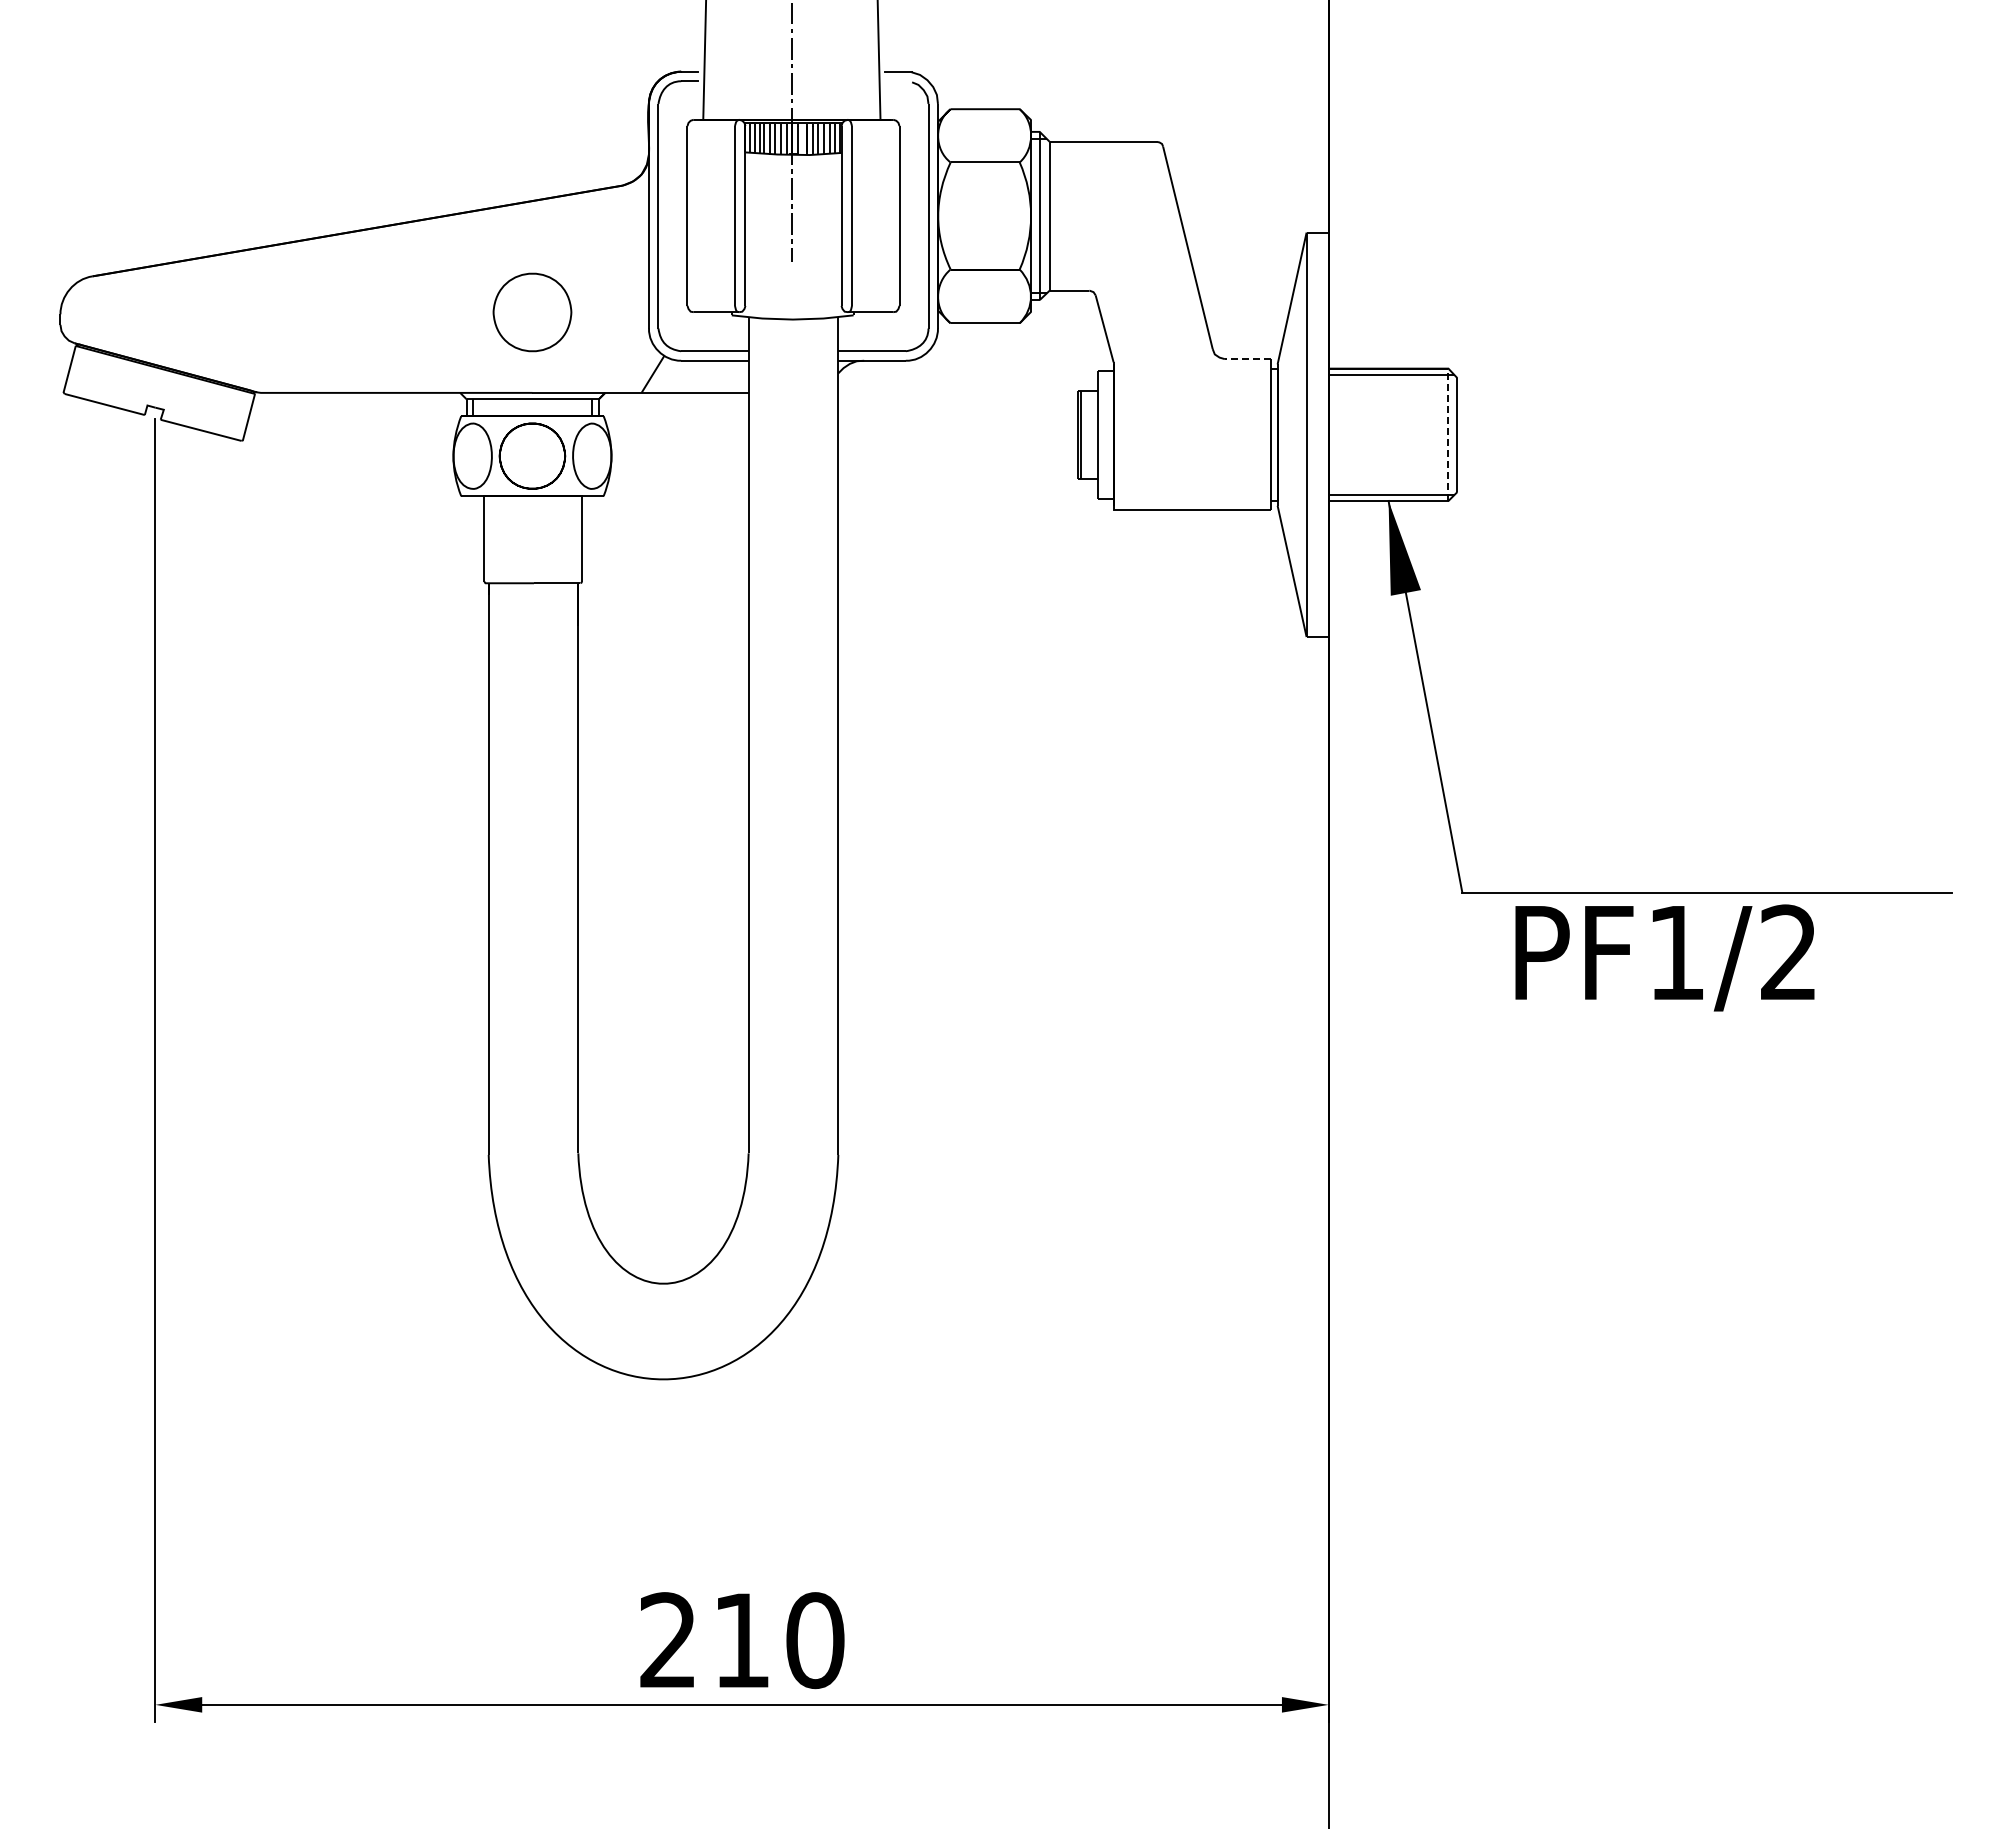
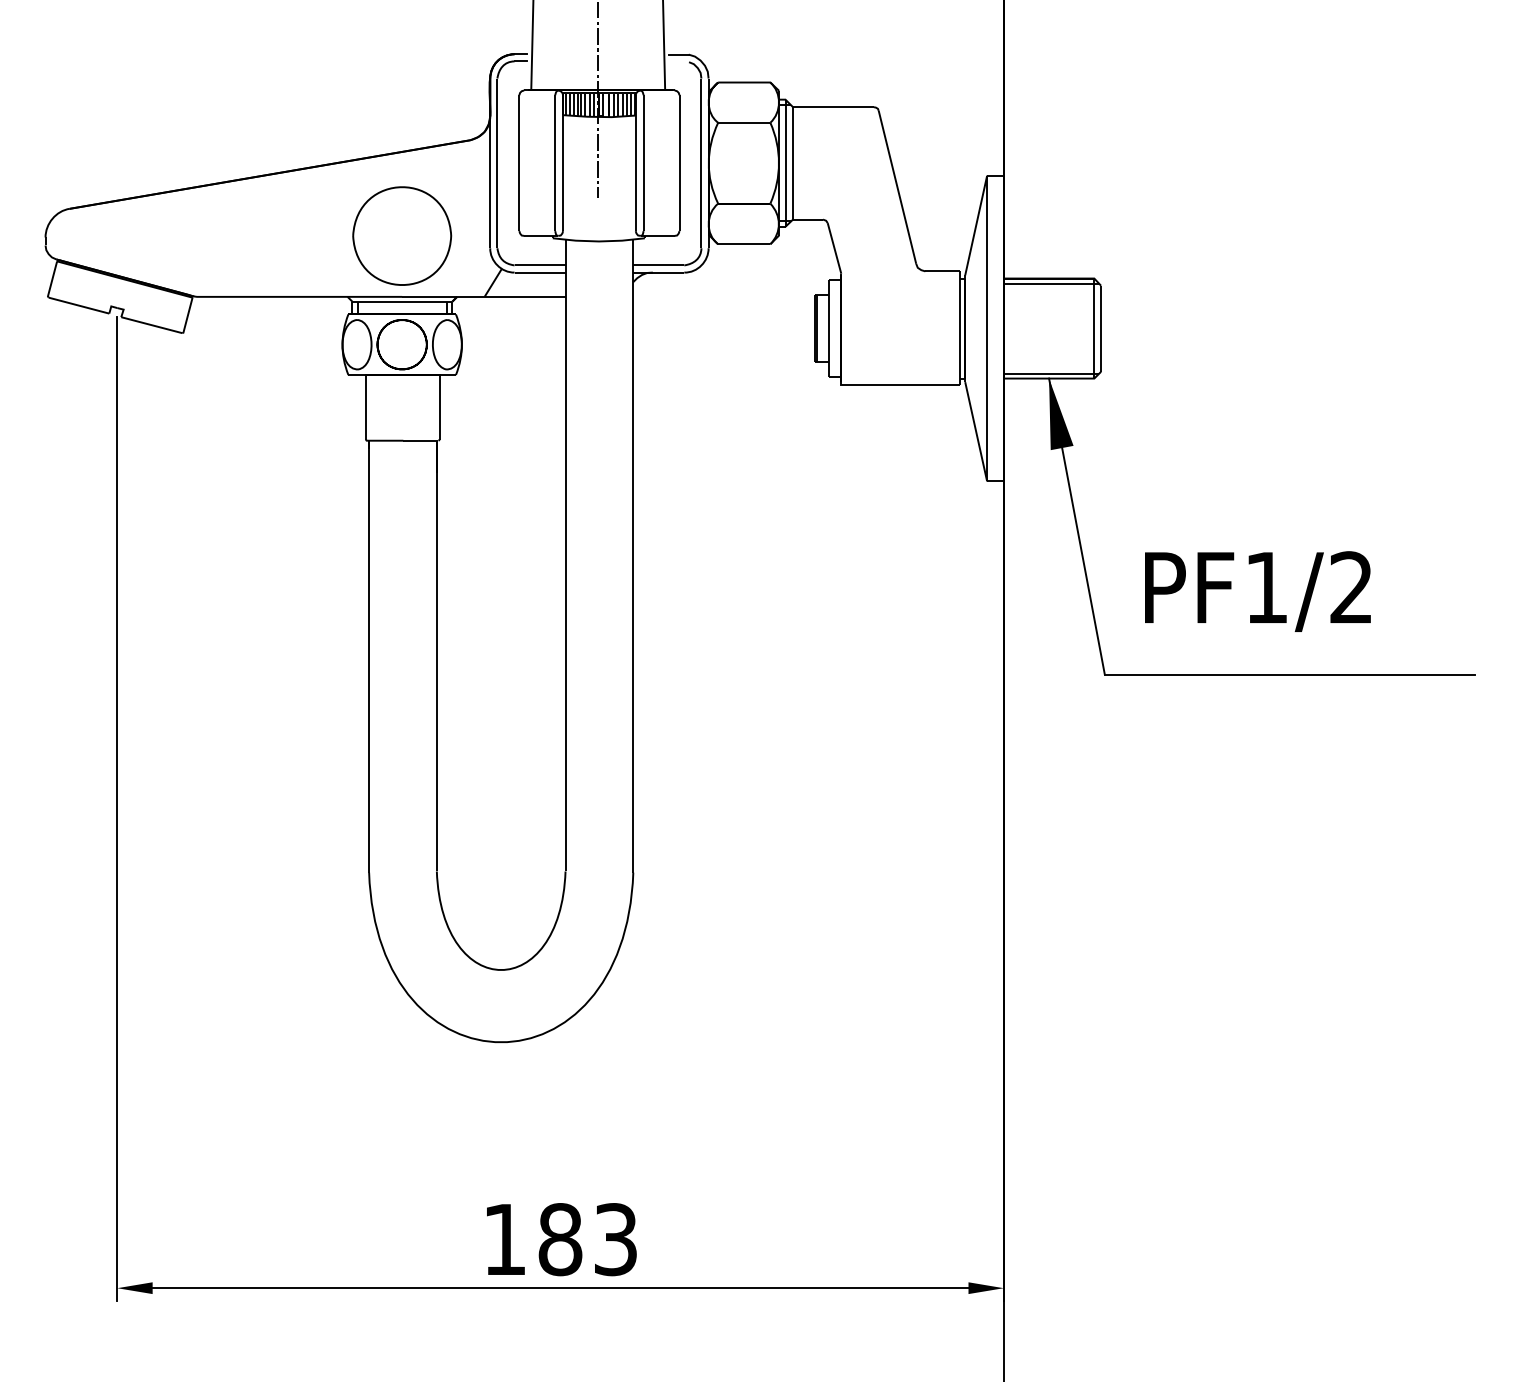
part: (532, 312) -> (402, 236), size x1.67
line: (1247, 359) -> (942, 271), dashed -> solid
line: (1448, 434) -> (1094, 328), dashed -> solid
text: (1664, 957) -> (1257, 591), moved
text: (742, 1640) -> (560, 1239), 210 -> 183

